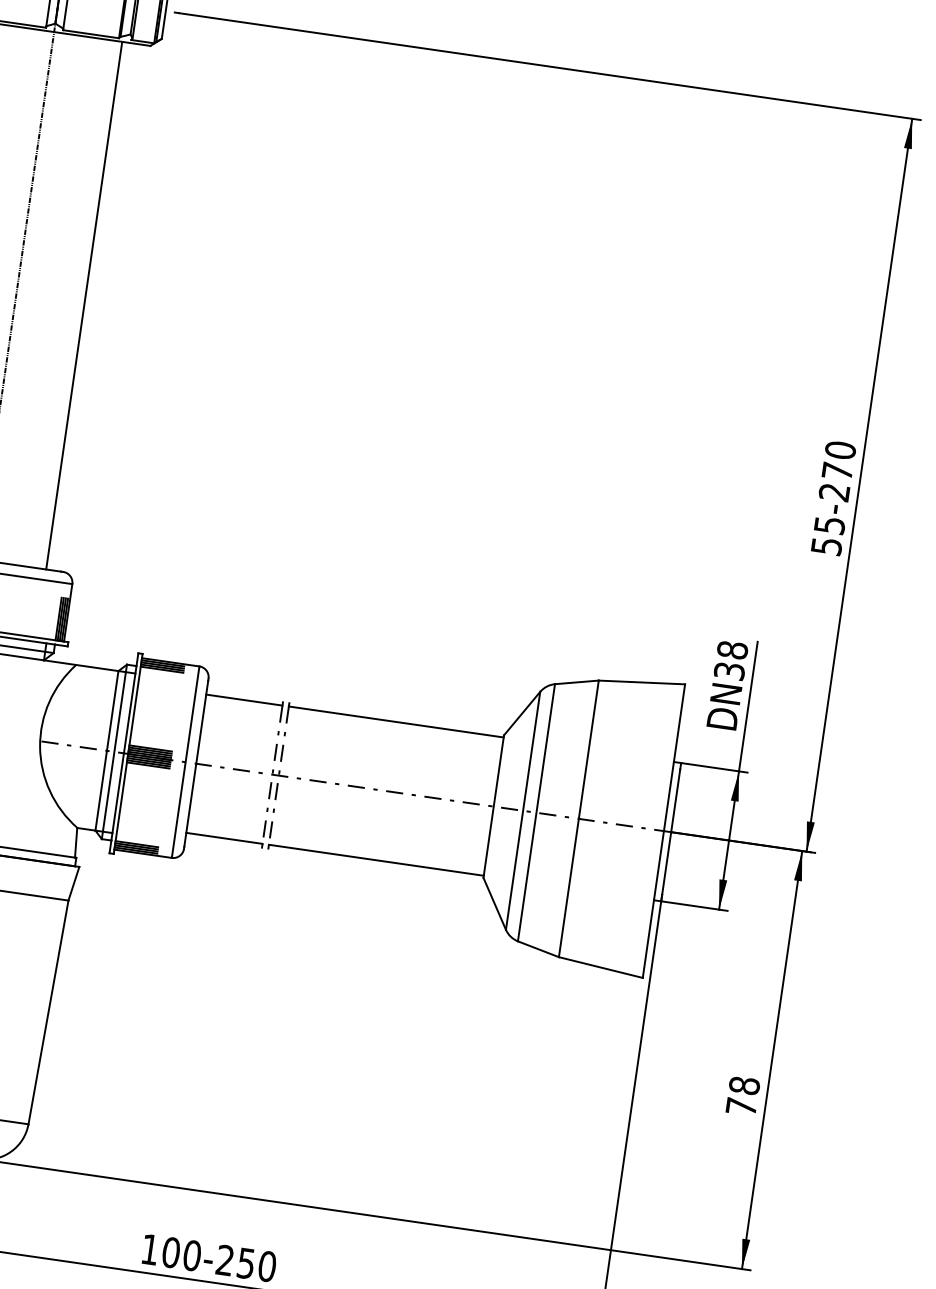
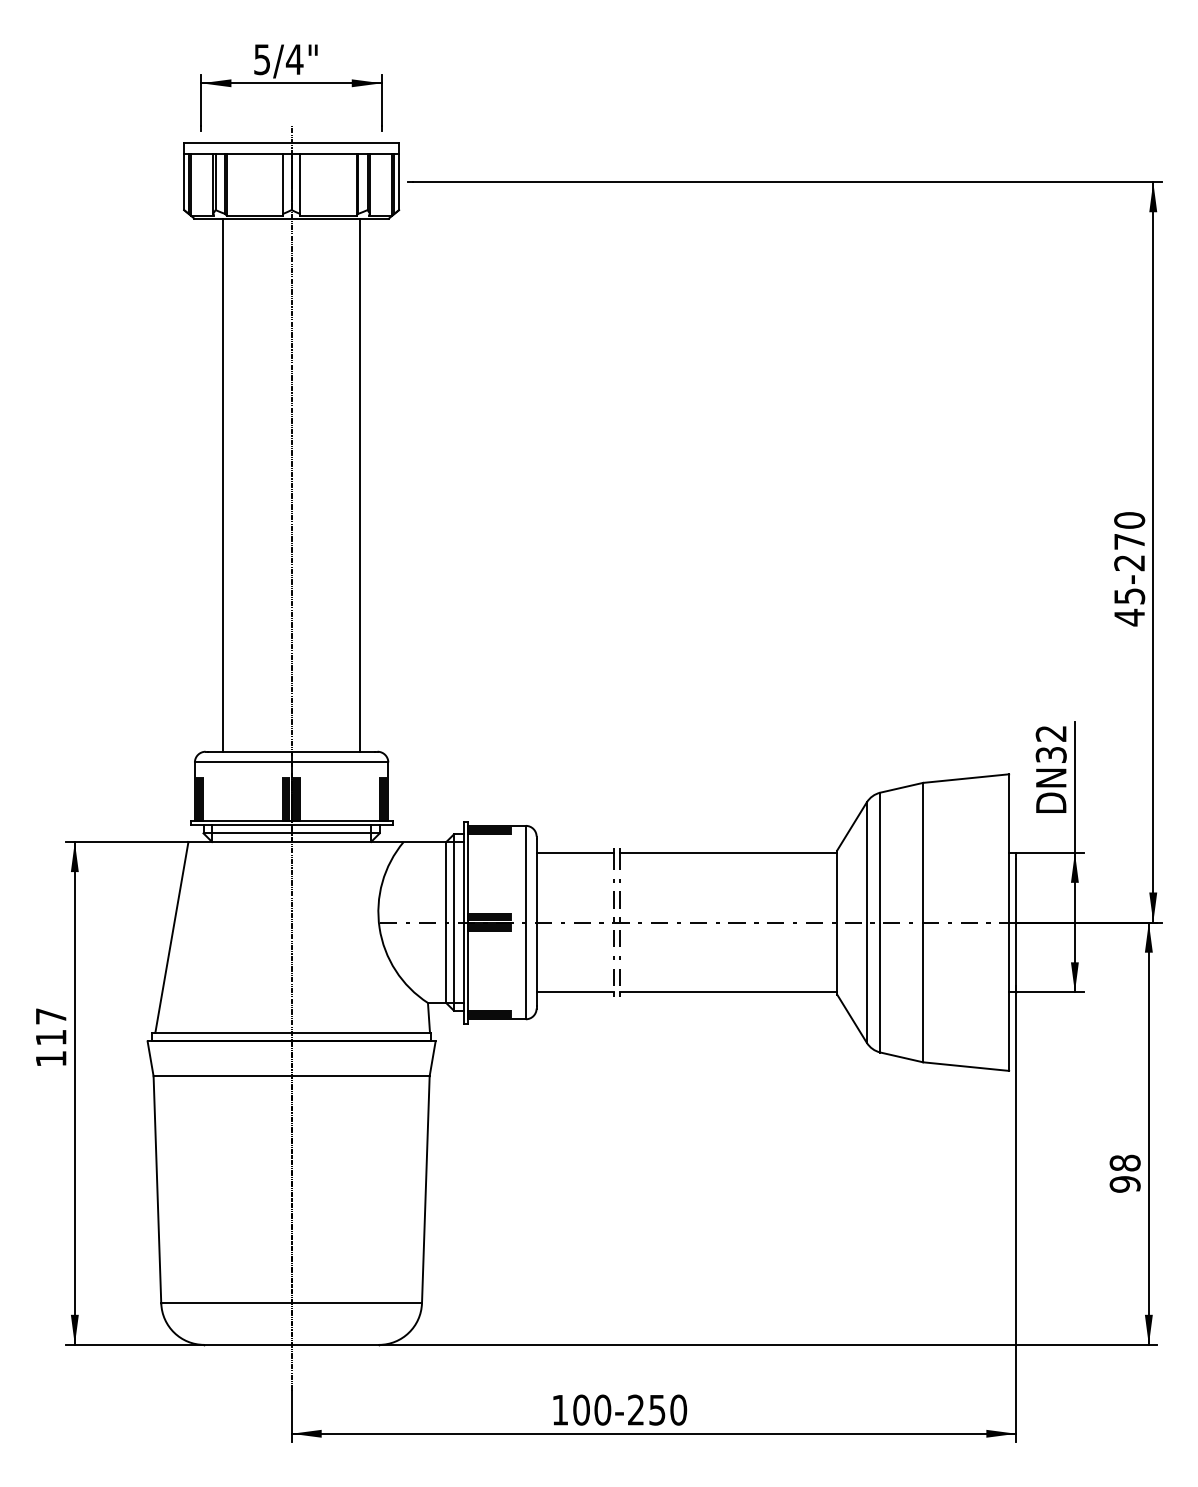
text: (826, 546) -> (1129, 617), 55 -> 45
text: (731, 649) -> (1050, 733), 38 -> 32
text: (740, 1106) -> (1124, 1184), 78 -> 98

